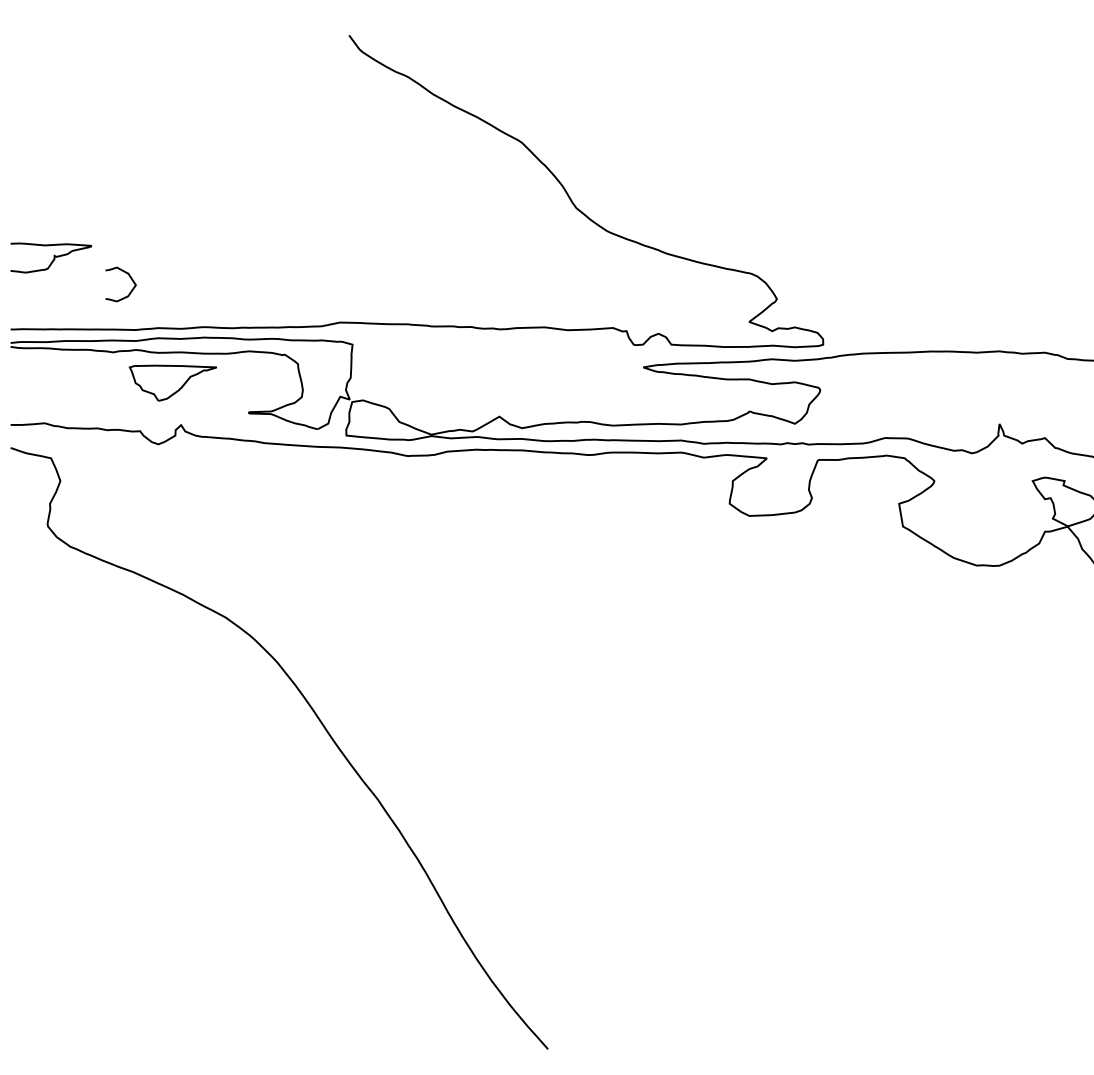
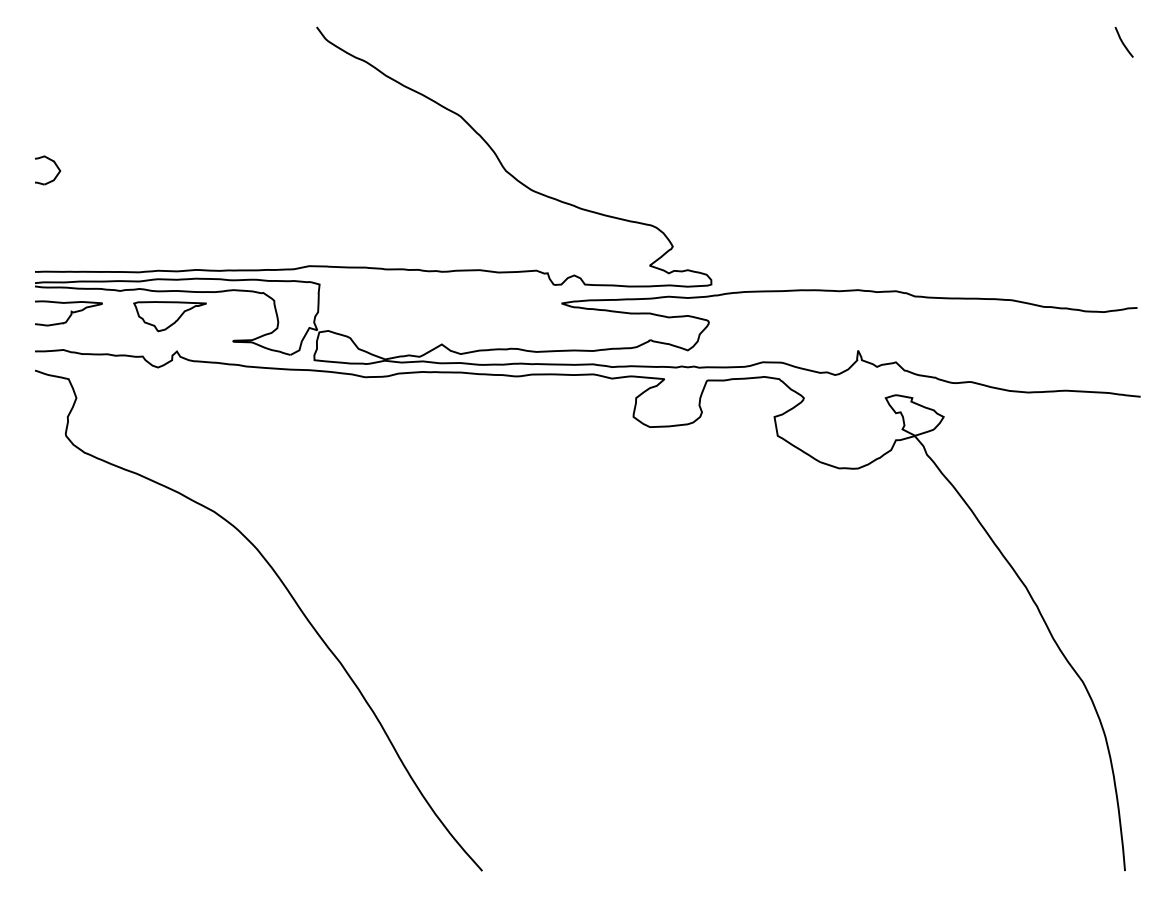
curve: (53, 258) -> (70, 313), moved
part: (128, 277) -> (54, 164), moved

